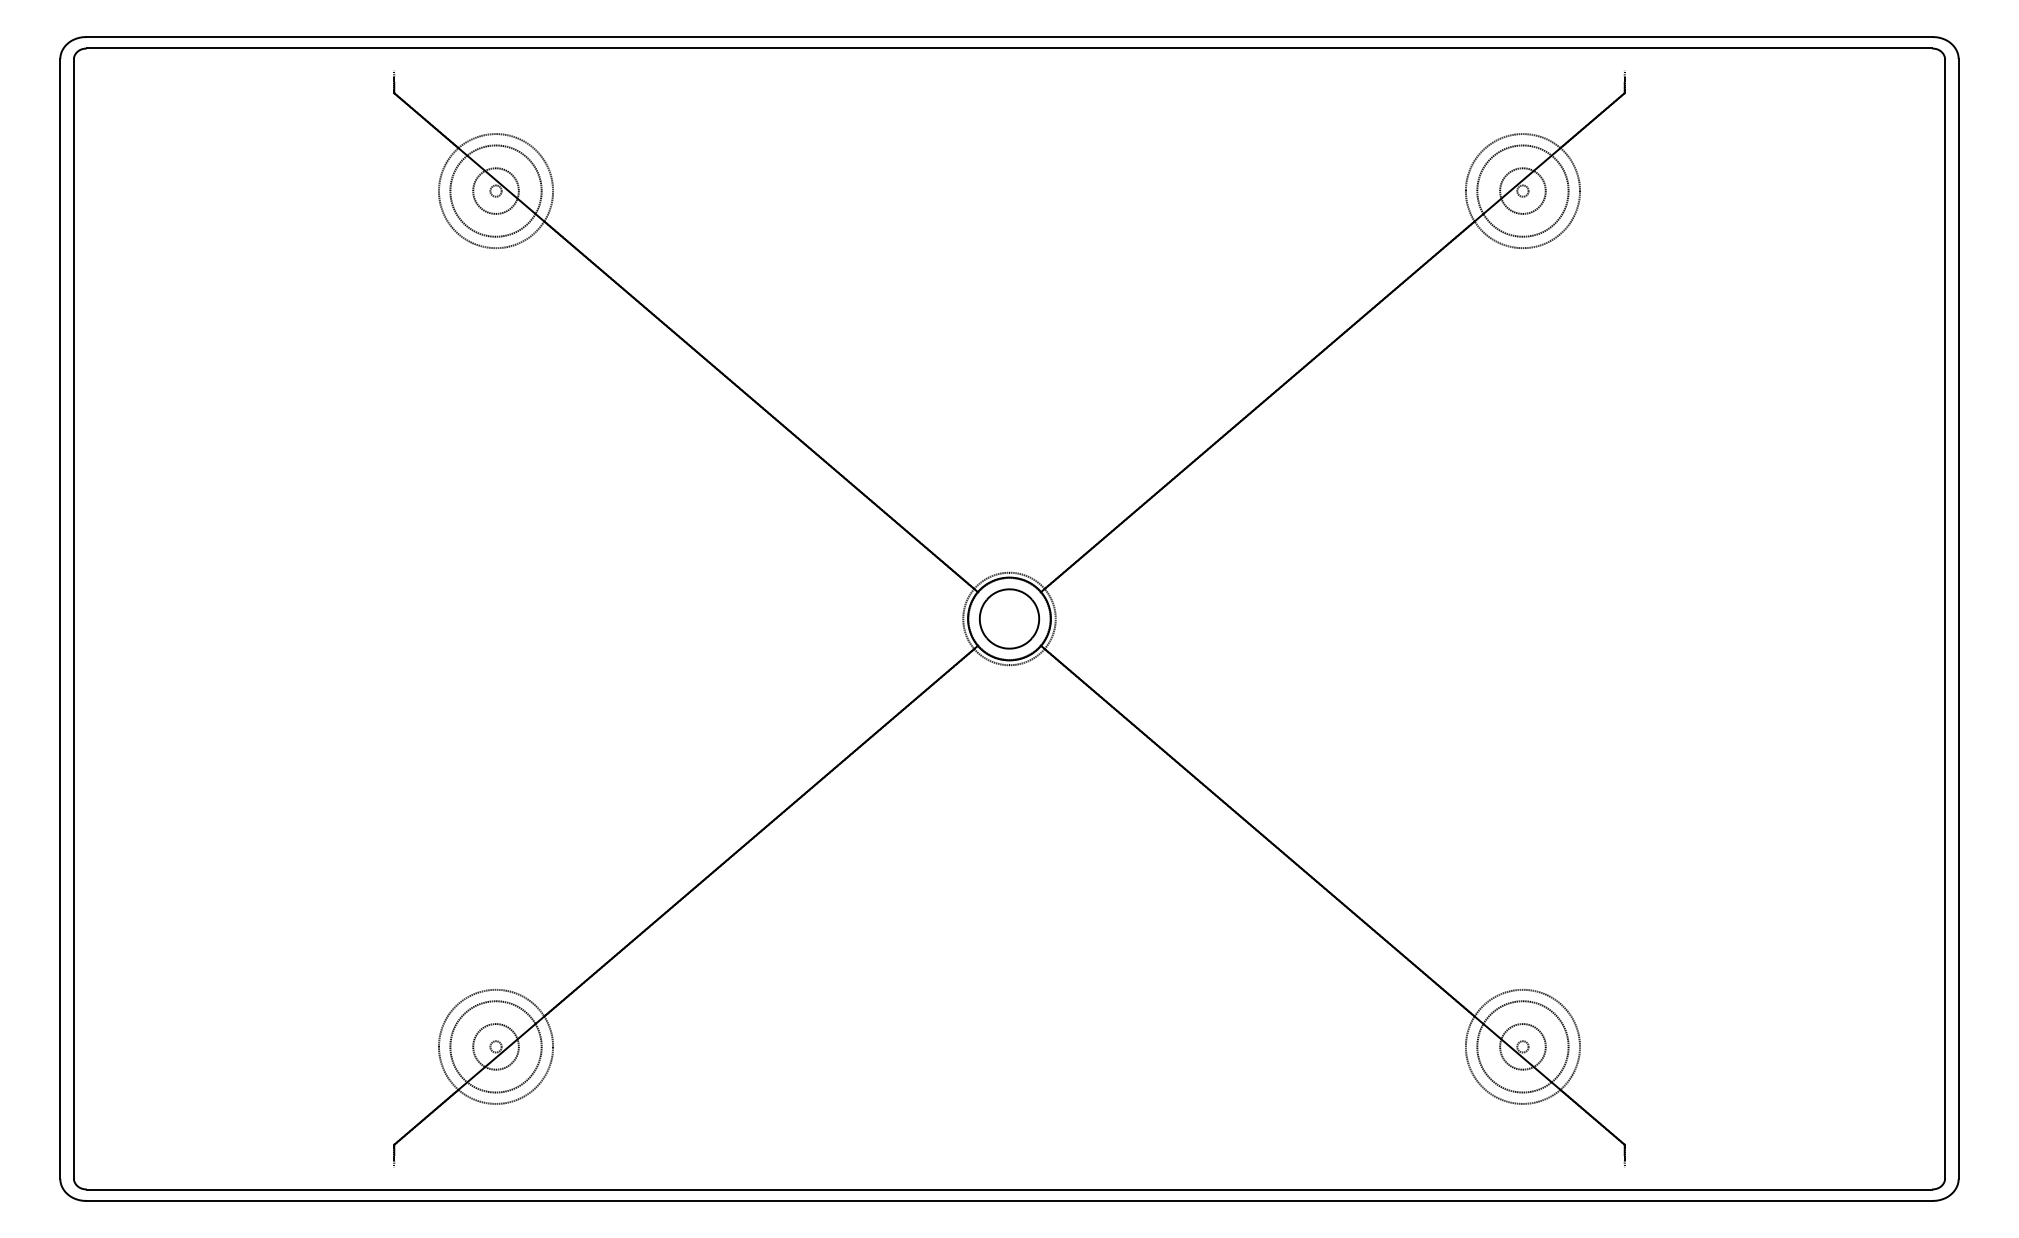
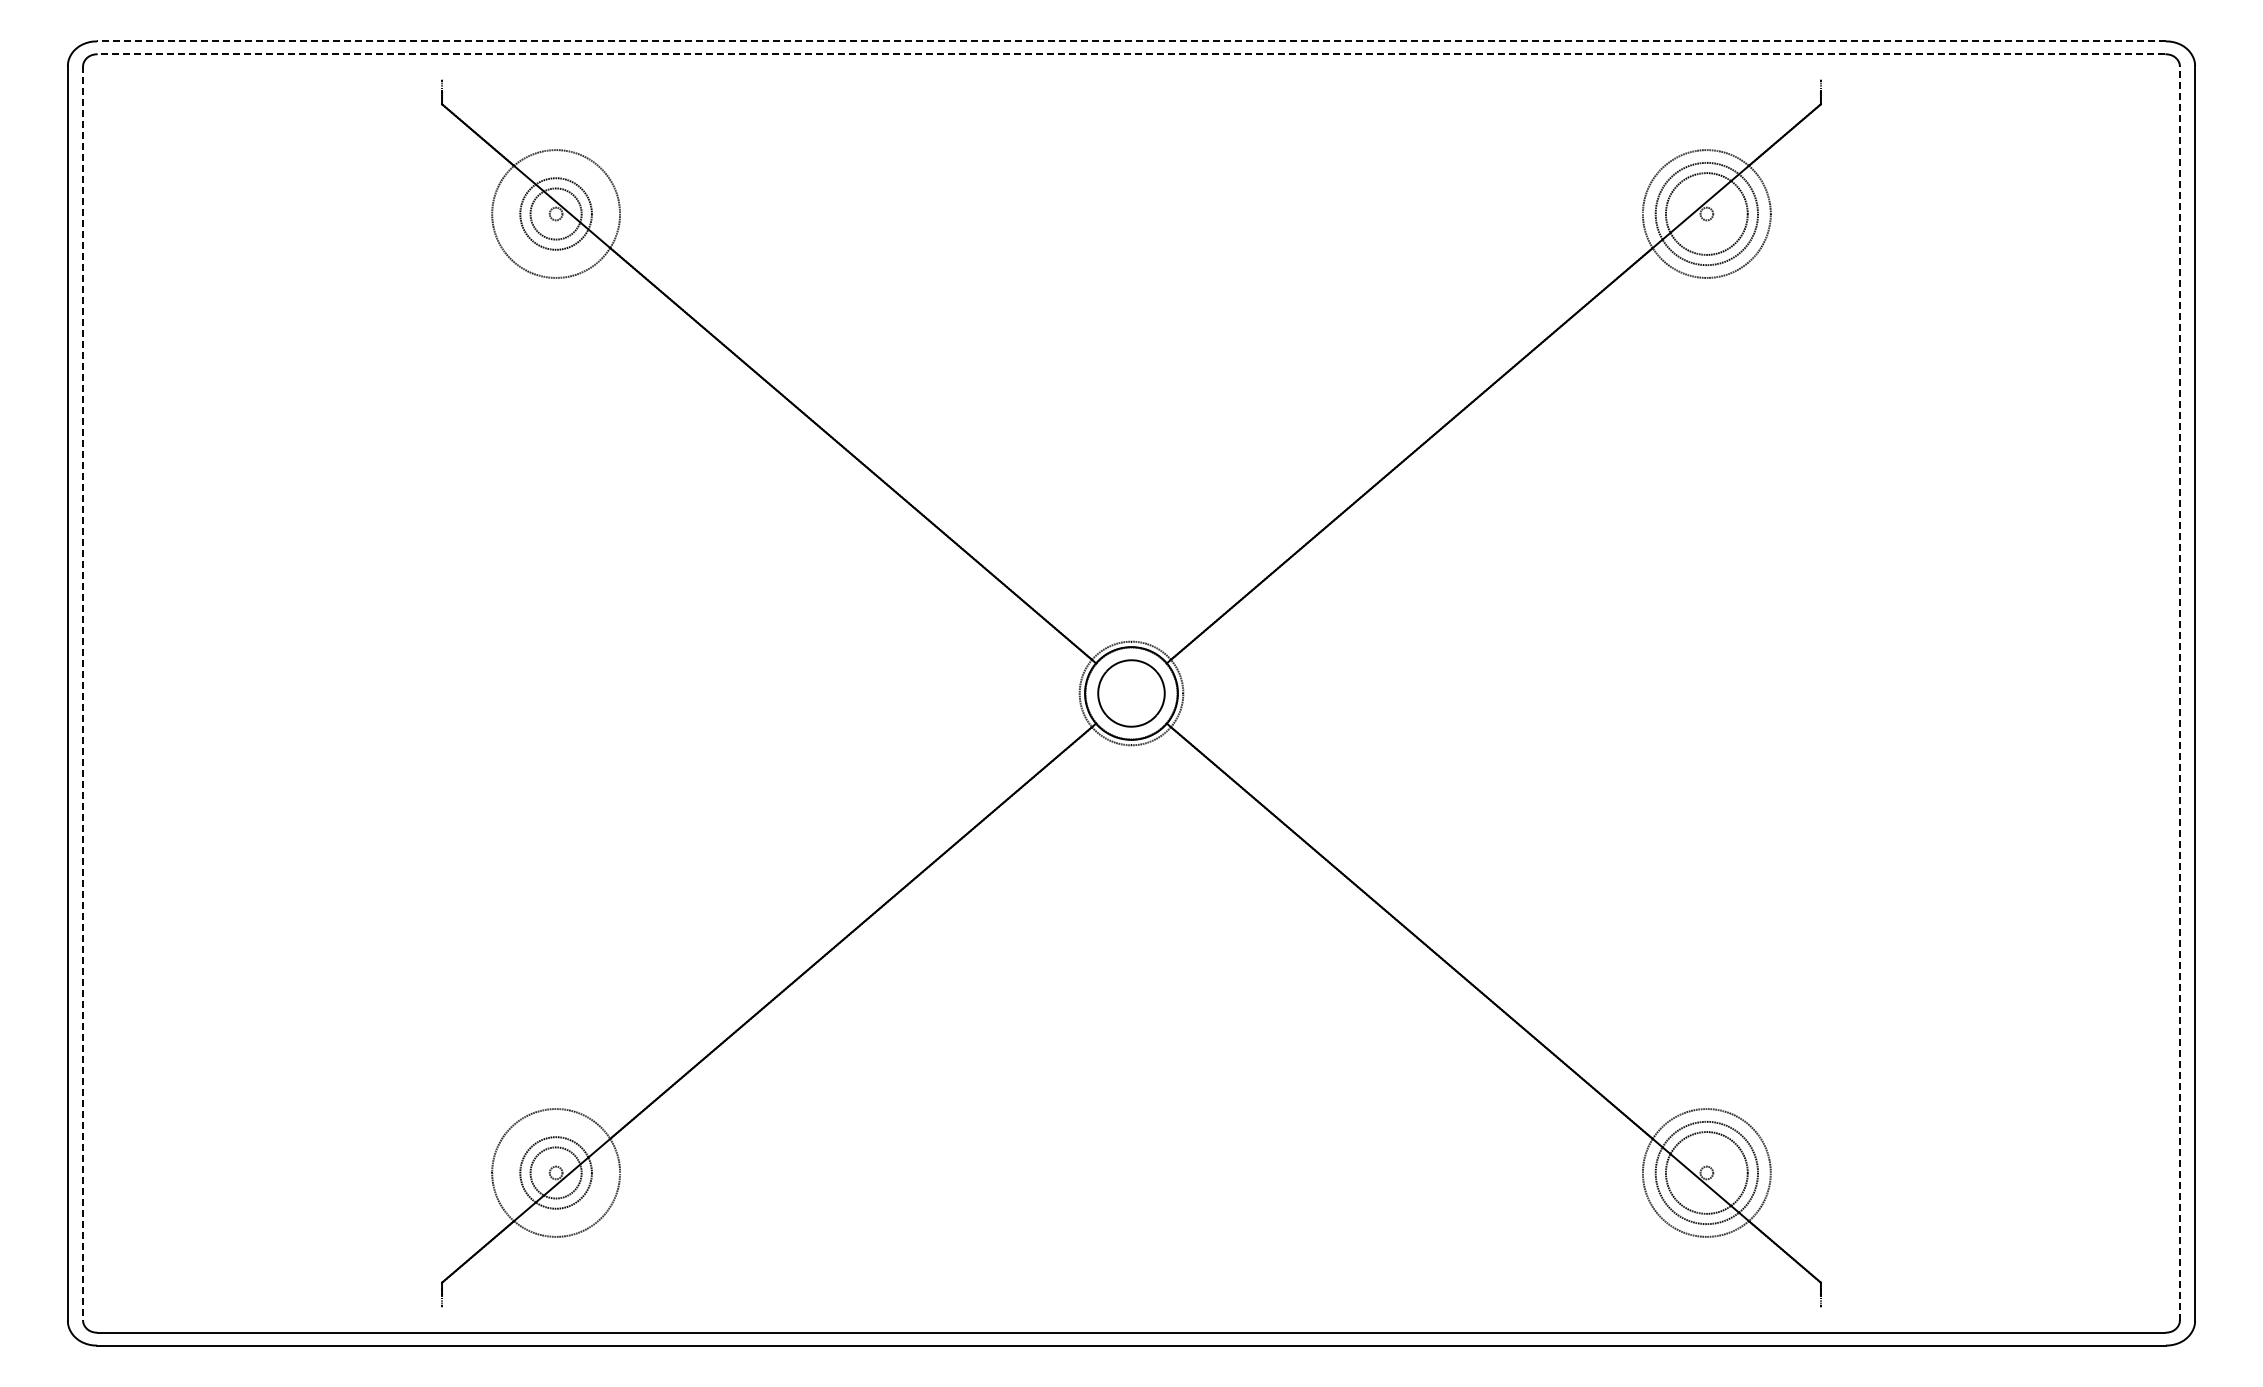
line: (1009, 37) -> (1131, 41), solid -> dashed
line: (1009, 48) -> (1131, 54), solid -> dashed
circle: (495, 190) -> (555, 213), size x0.7
circle: (1522, 190) -> (1706, 213), size x1.6
line: (74, 619) -> (83, 693), solid -> dashed
line: (1944, 619) -> (2179, 693), solid -> dashed
circle: (495, 1046) -> (555, 1172), size x0.7
circle: (1522, 1046) -> (1706, 1172), size x1.6

